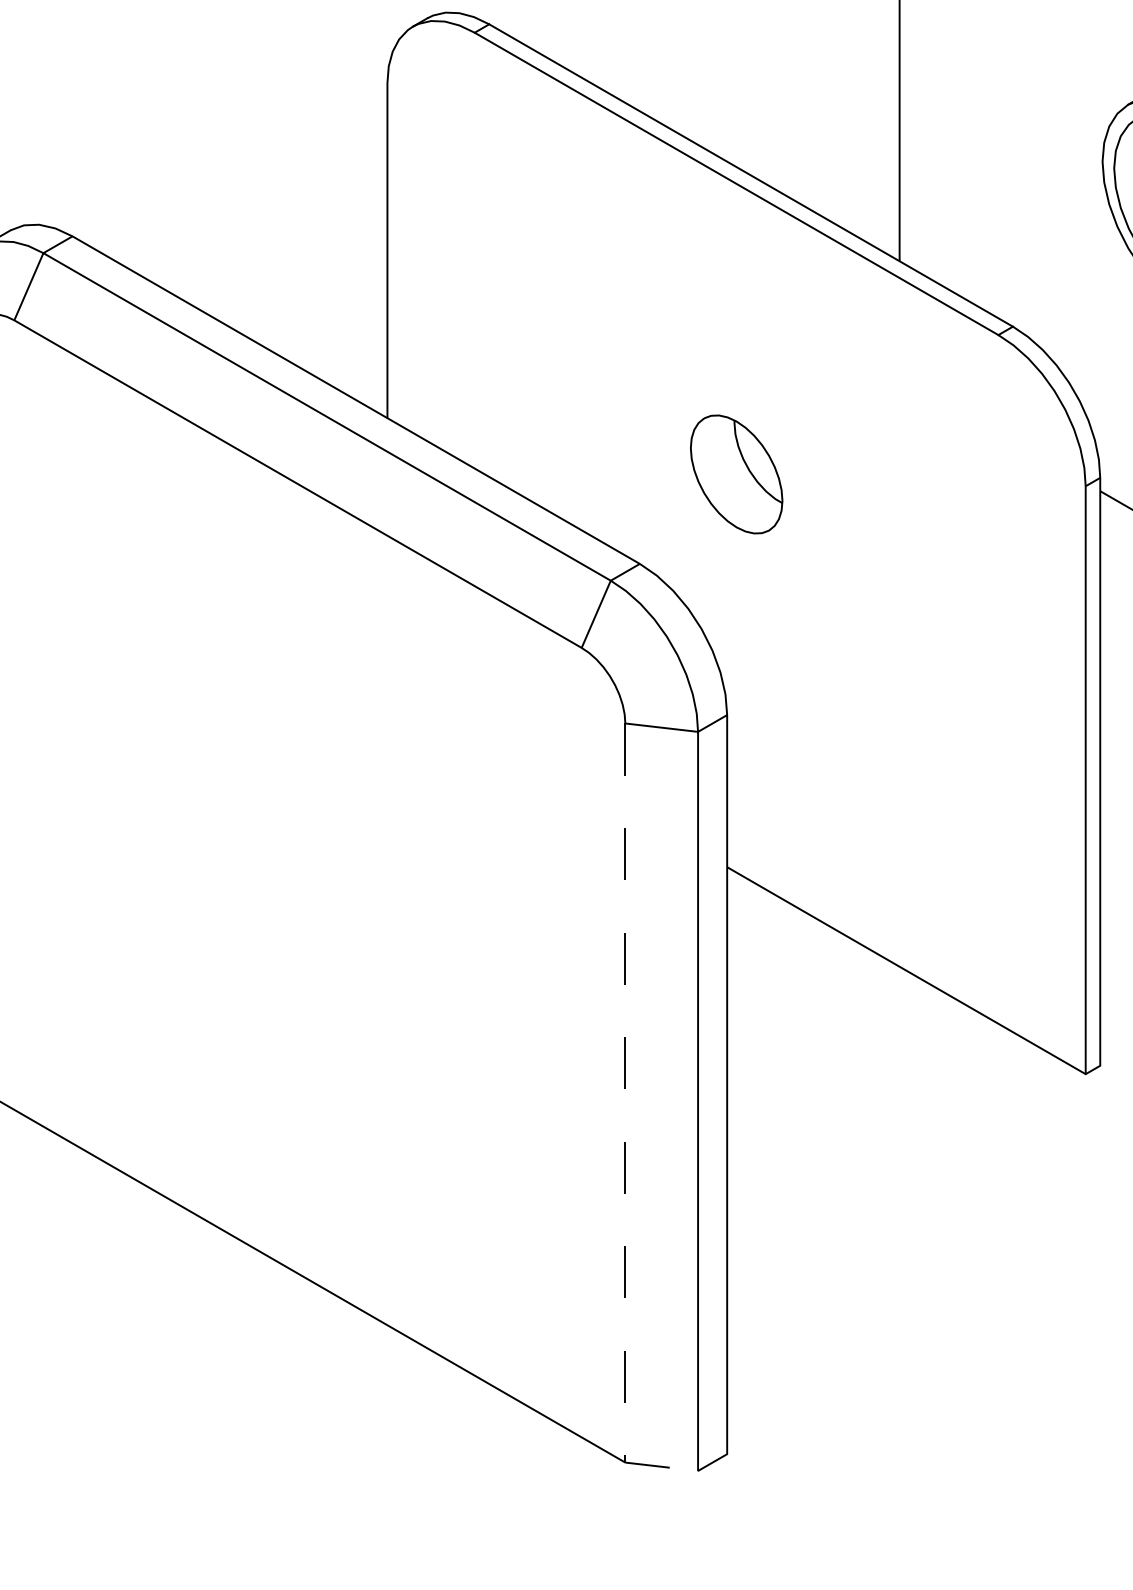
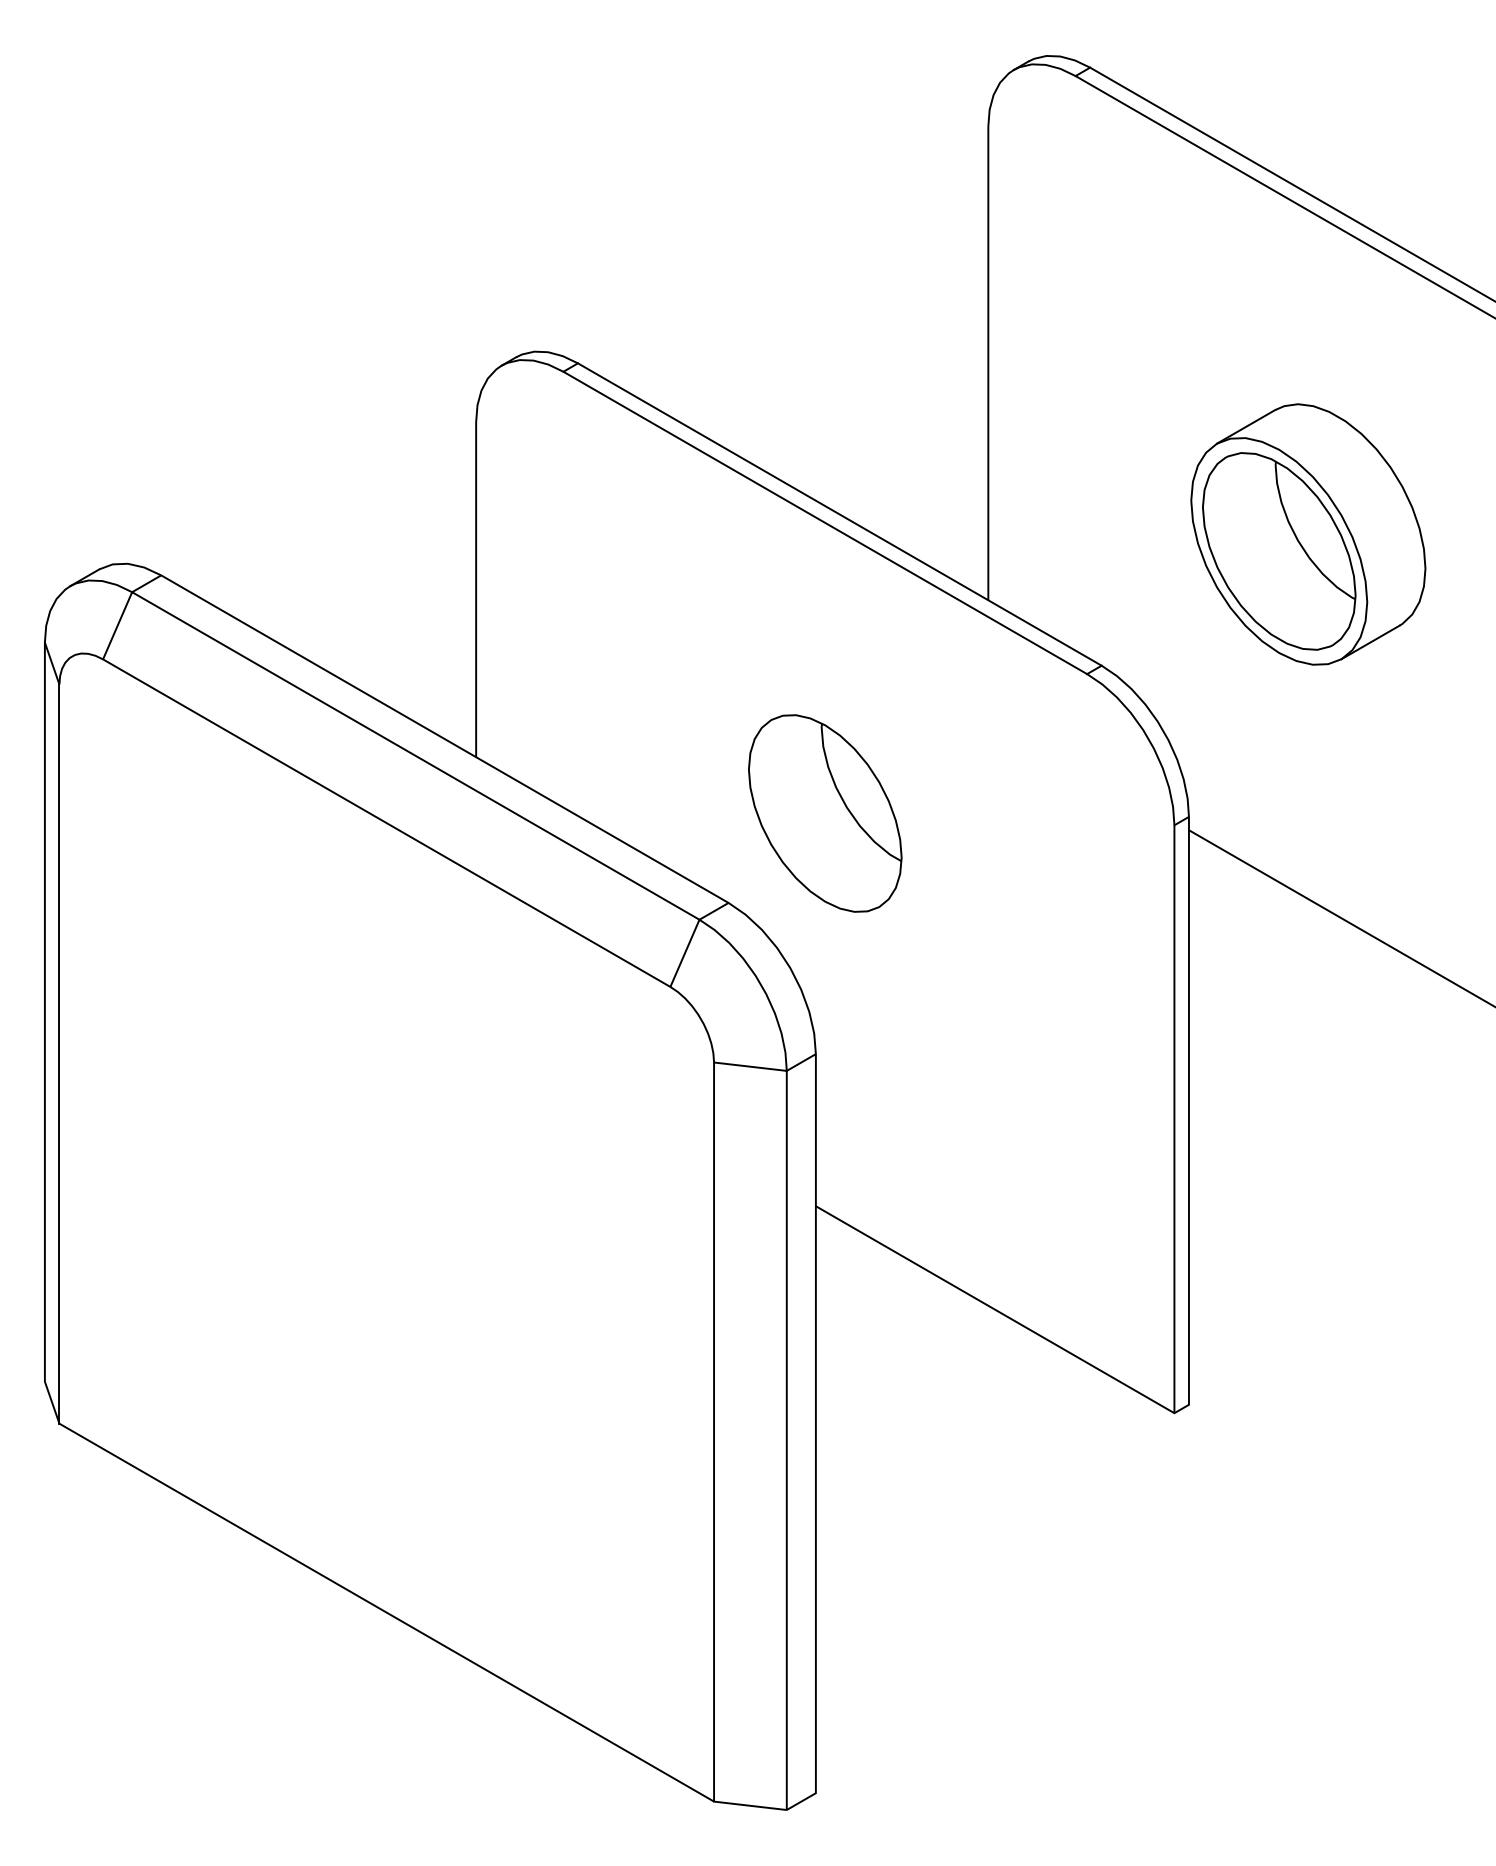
part: (736, 474) -> (825, 813), size x1.67
line: (625, 1131) -> (714, 1470), dashed -> solid

